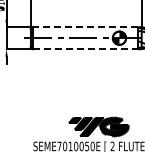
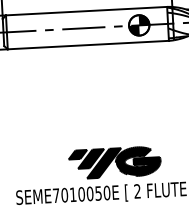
line: (85, 27) -> (86, 11), dashed -> solid
line: (85, 49) -> (88, 45), dashed -> solid

